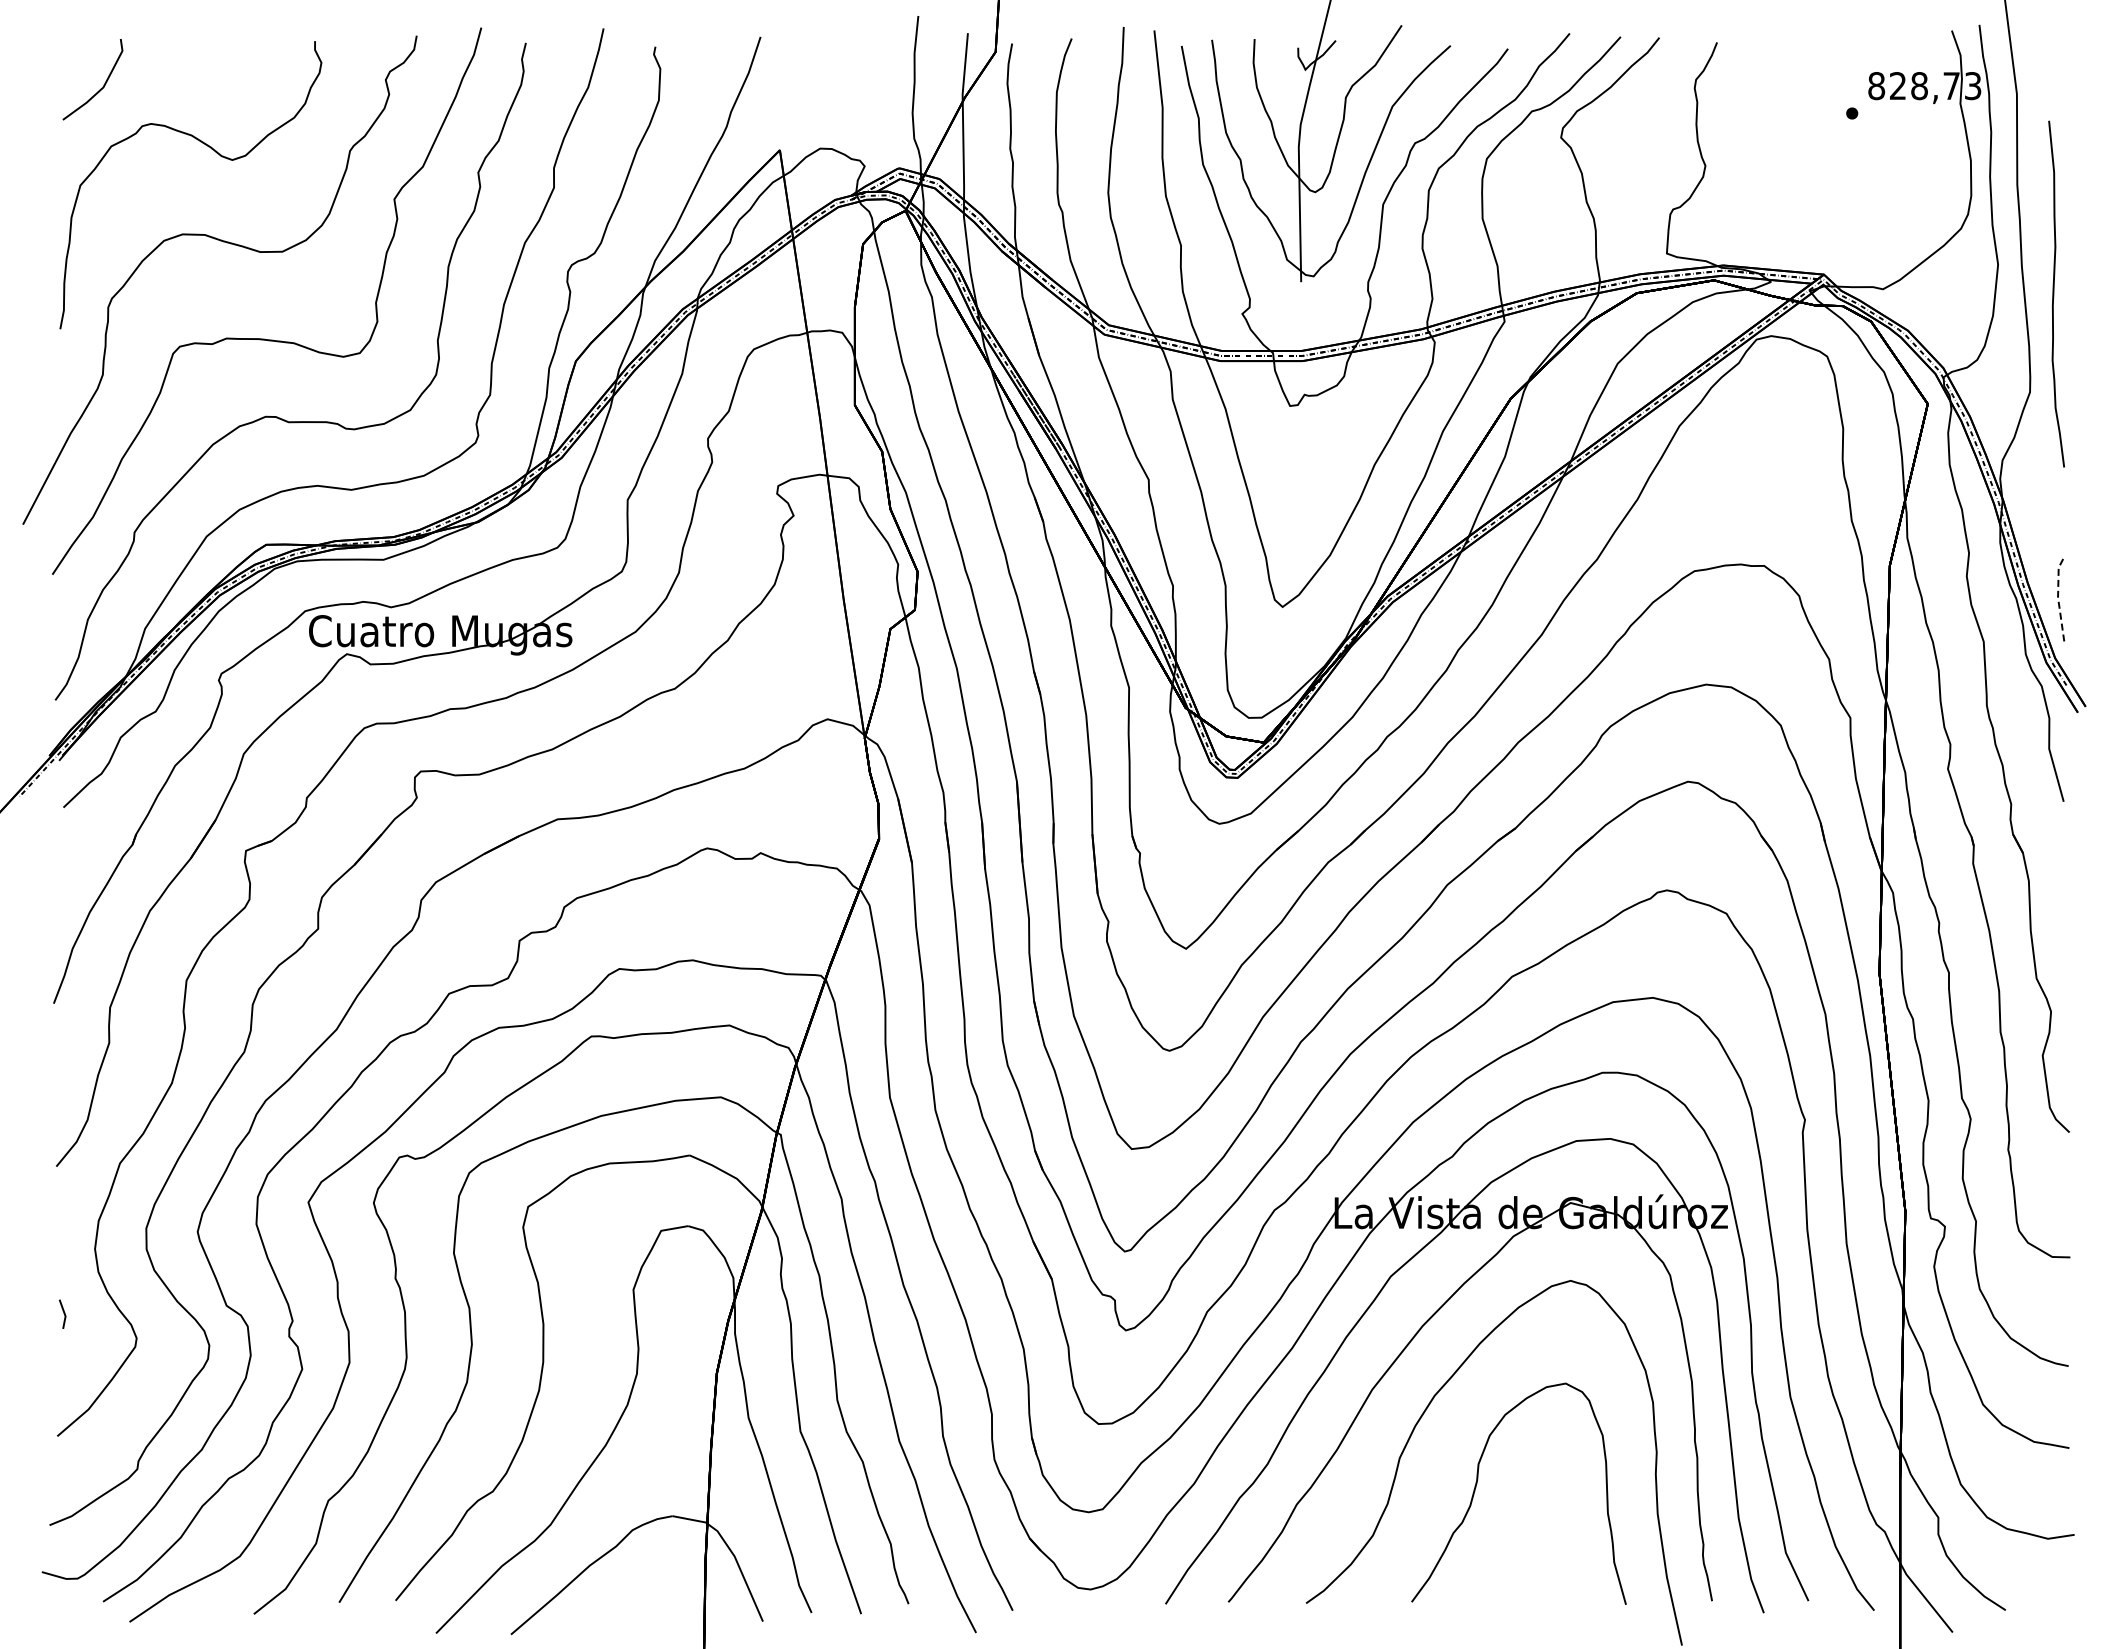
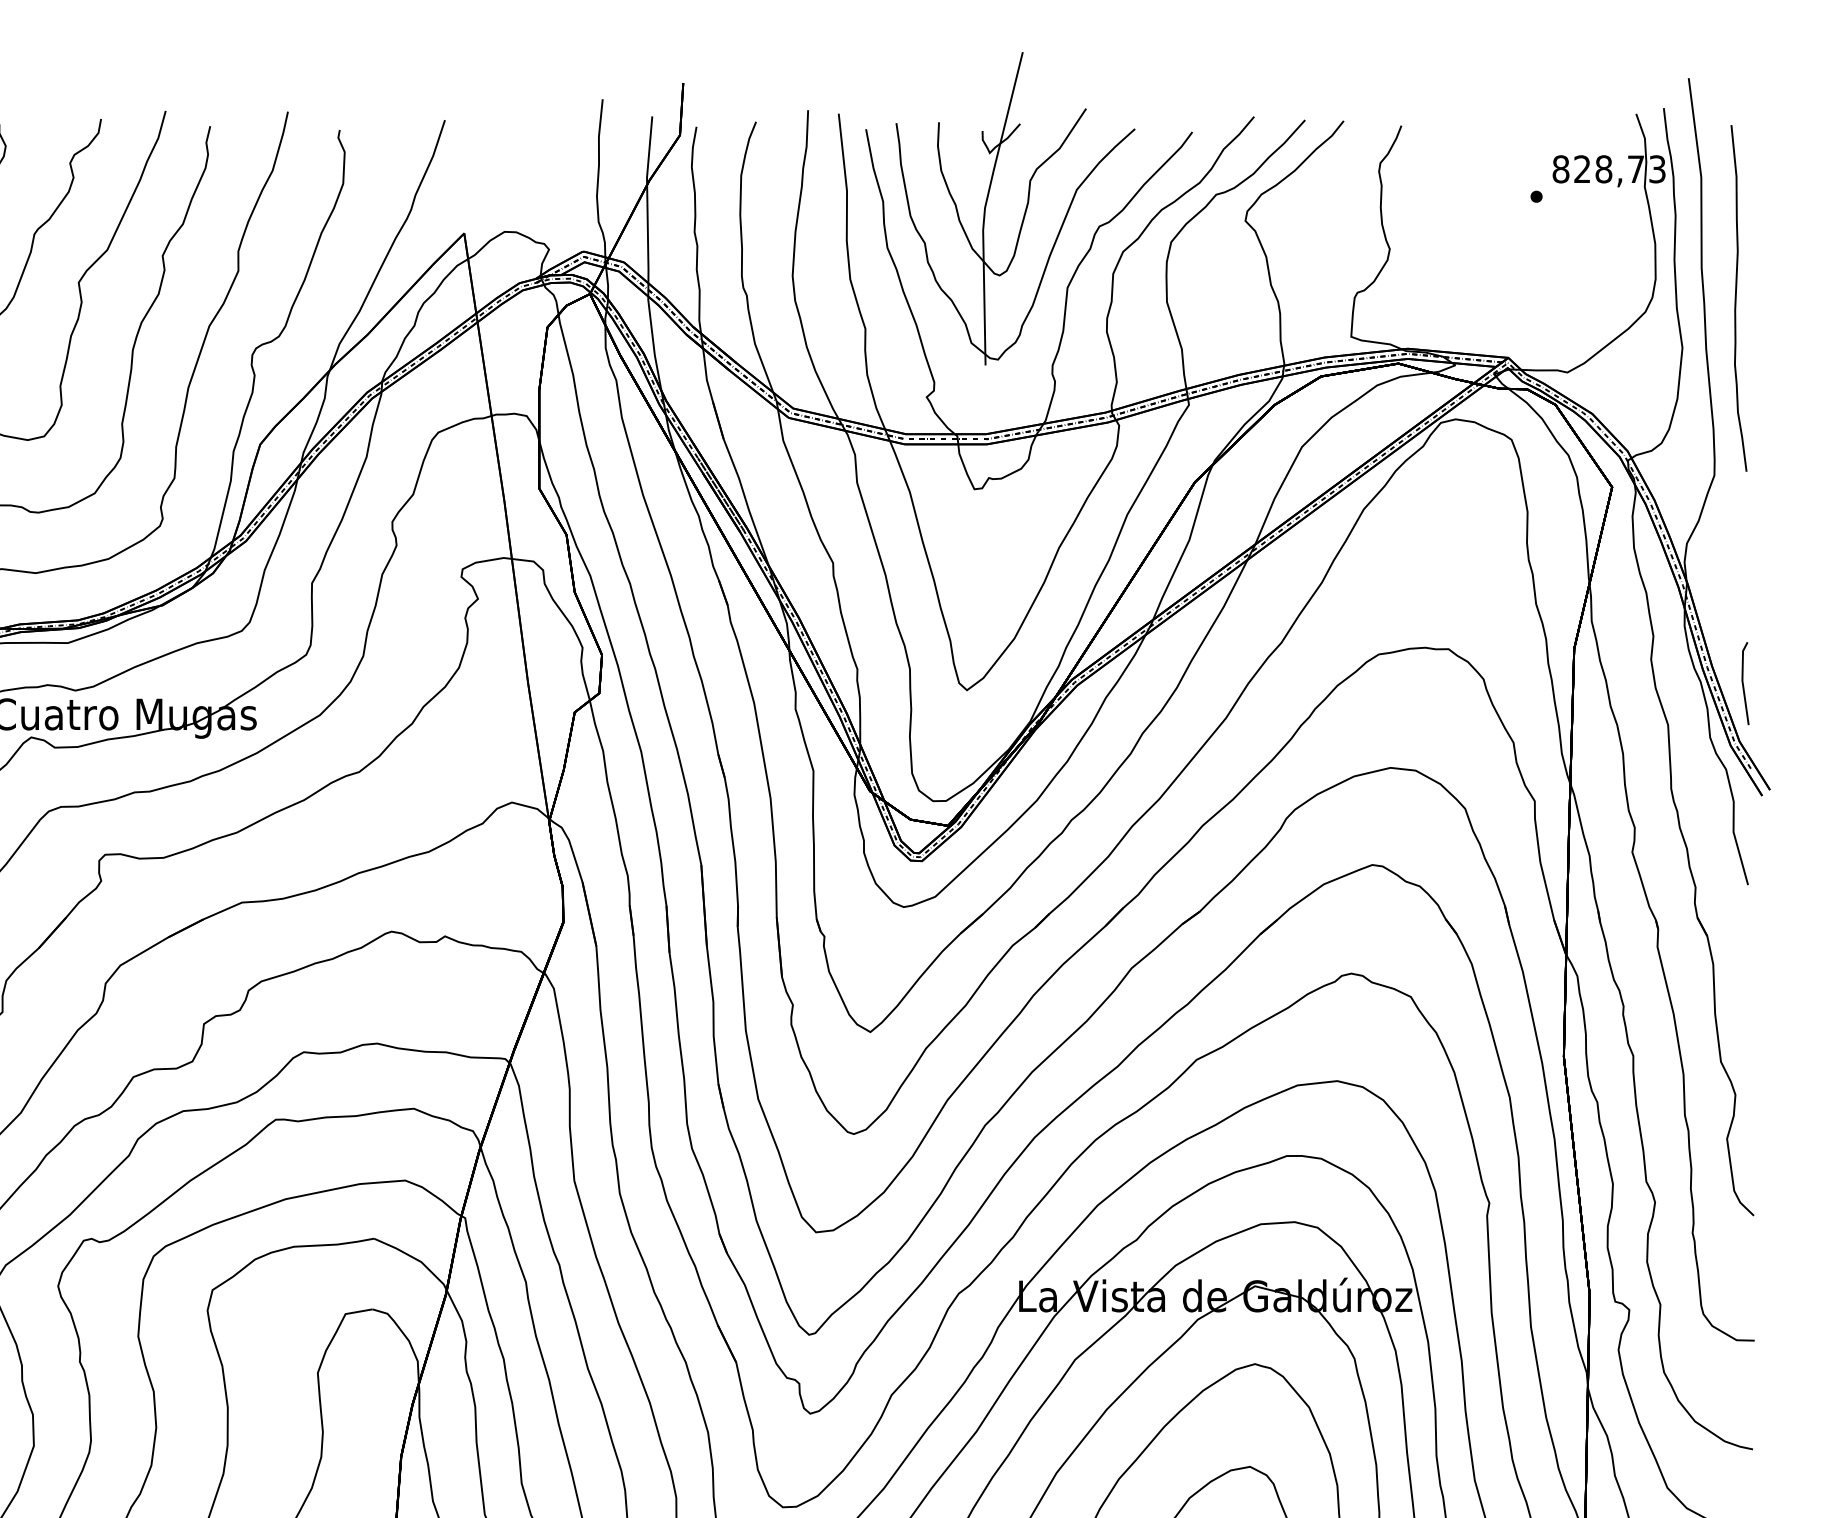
curve: (2054, 293) -> (1736, 297), moved
line: (2058, 599) -> (1742, 682), dashed -> solid

